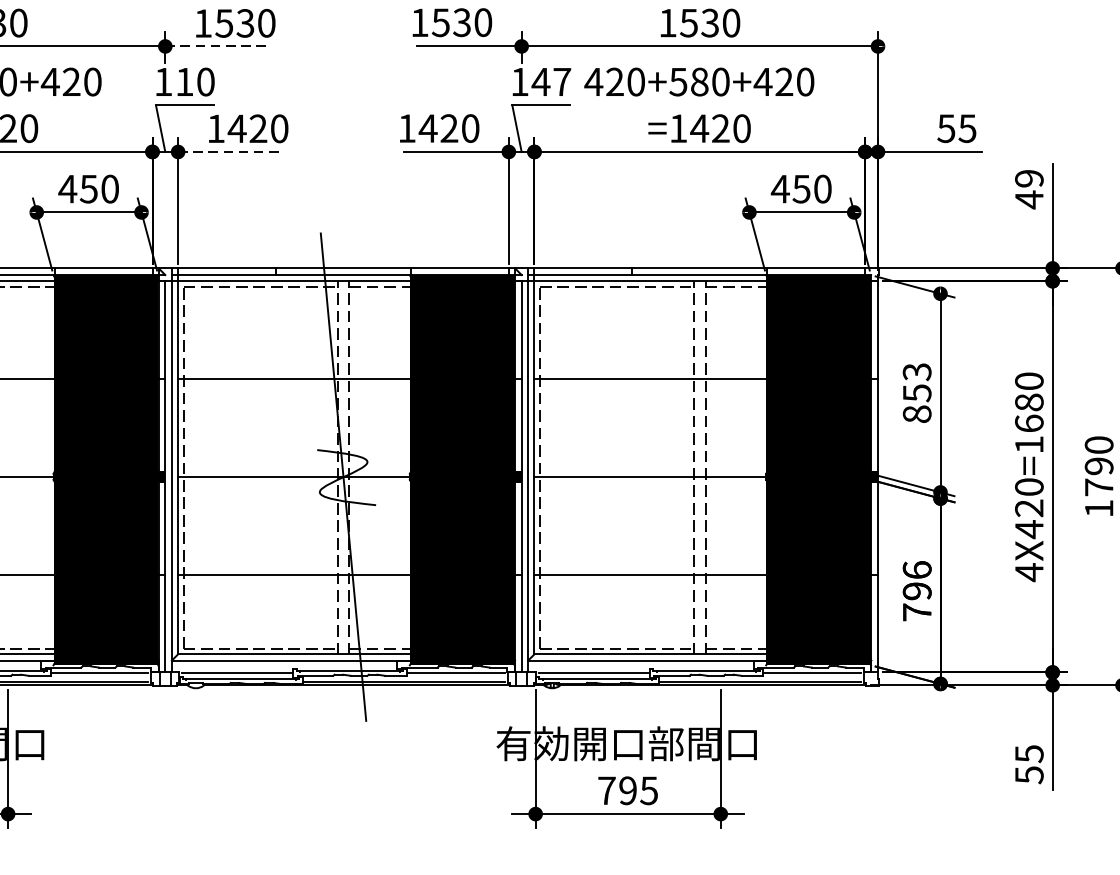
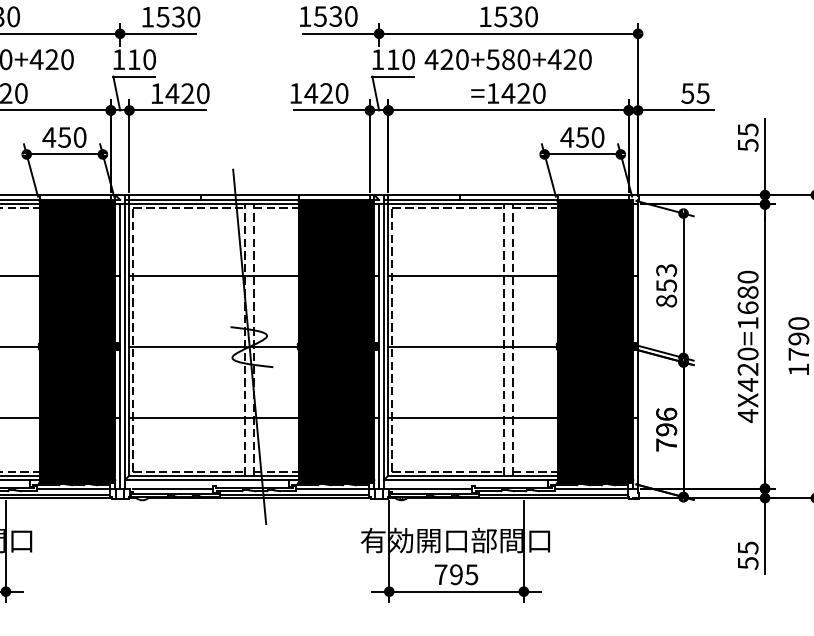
line: (218, 46) -> (158, 33), dashed -> solid
text: (551, 81) -> (400, 59), 147 -> 110
line: (231, 151) -> (168, 110), dashed -> solid
text: (1028, 189) -> (747, 137), 49 -> 55

